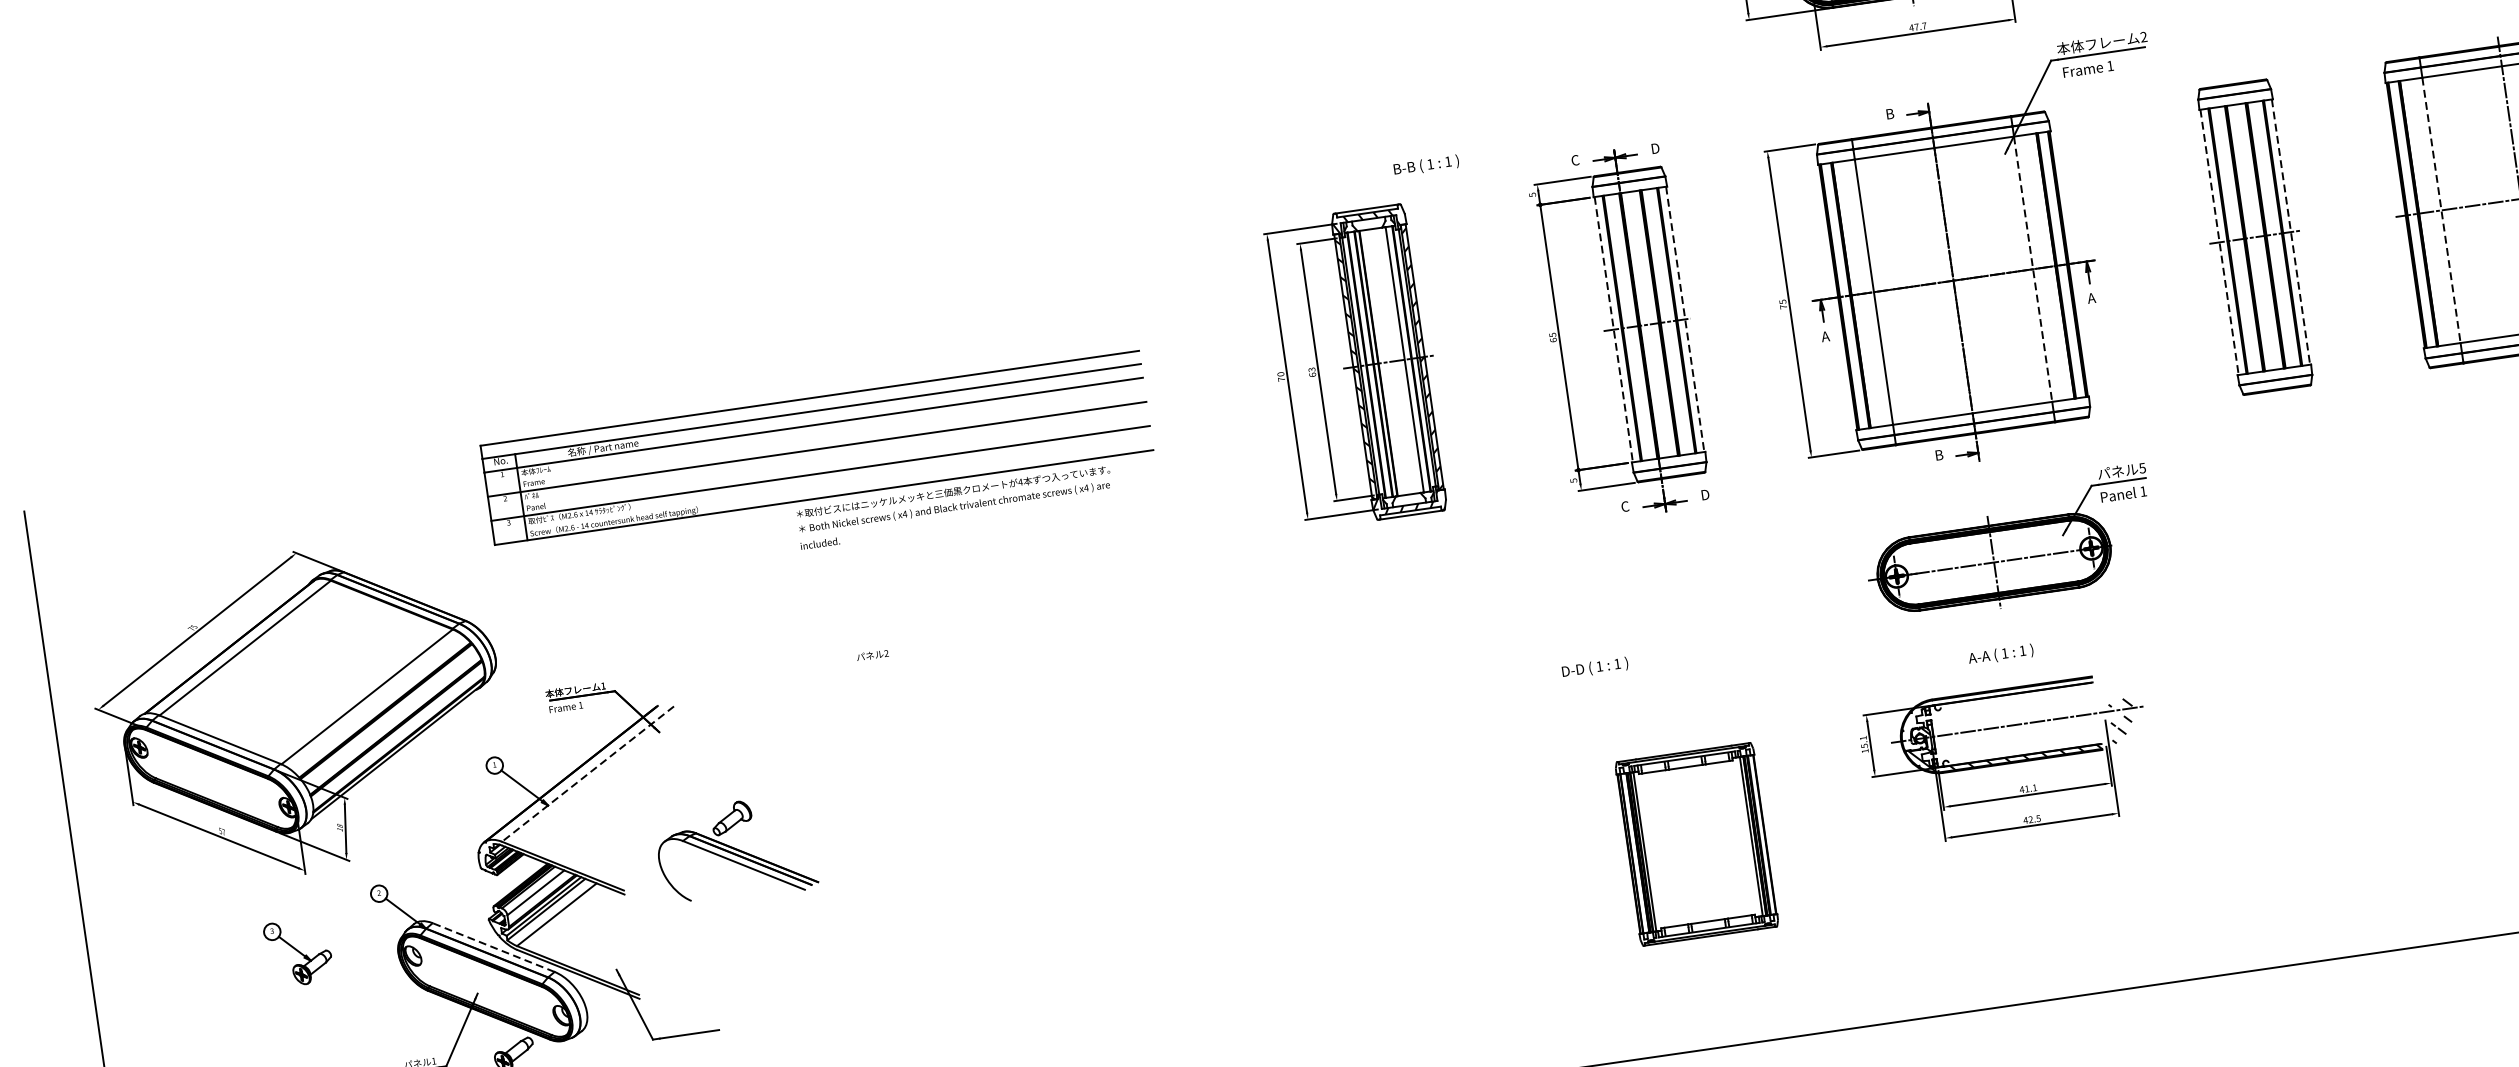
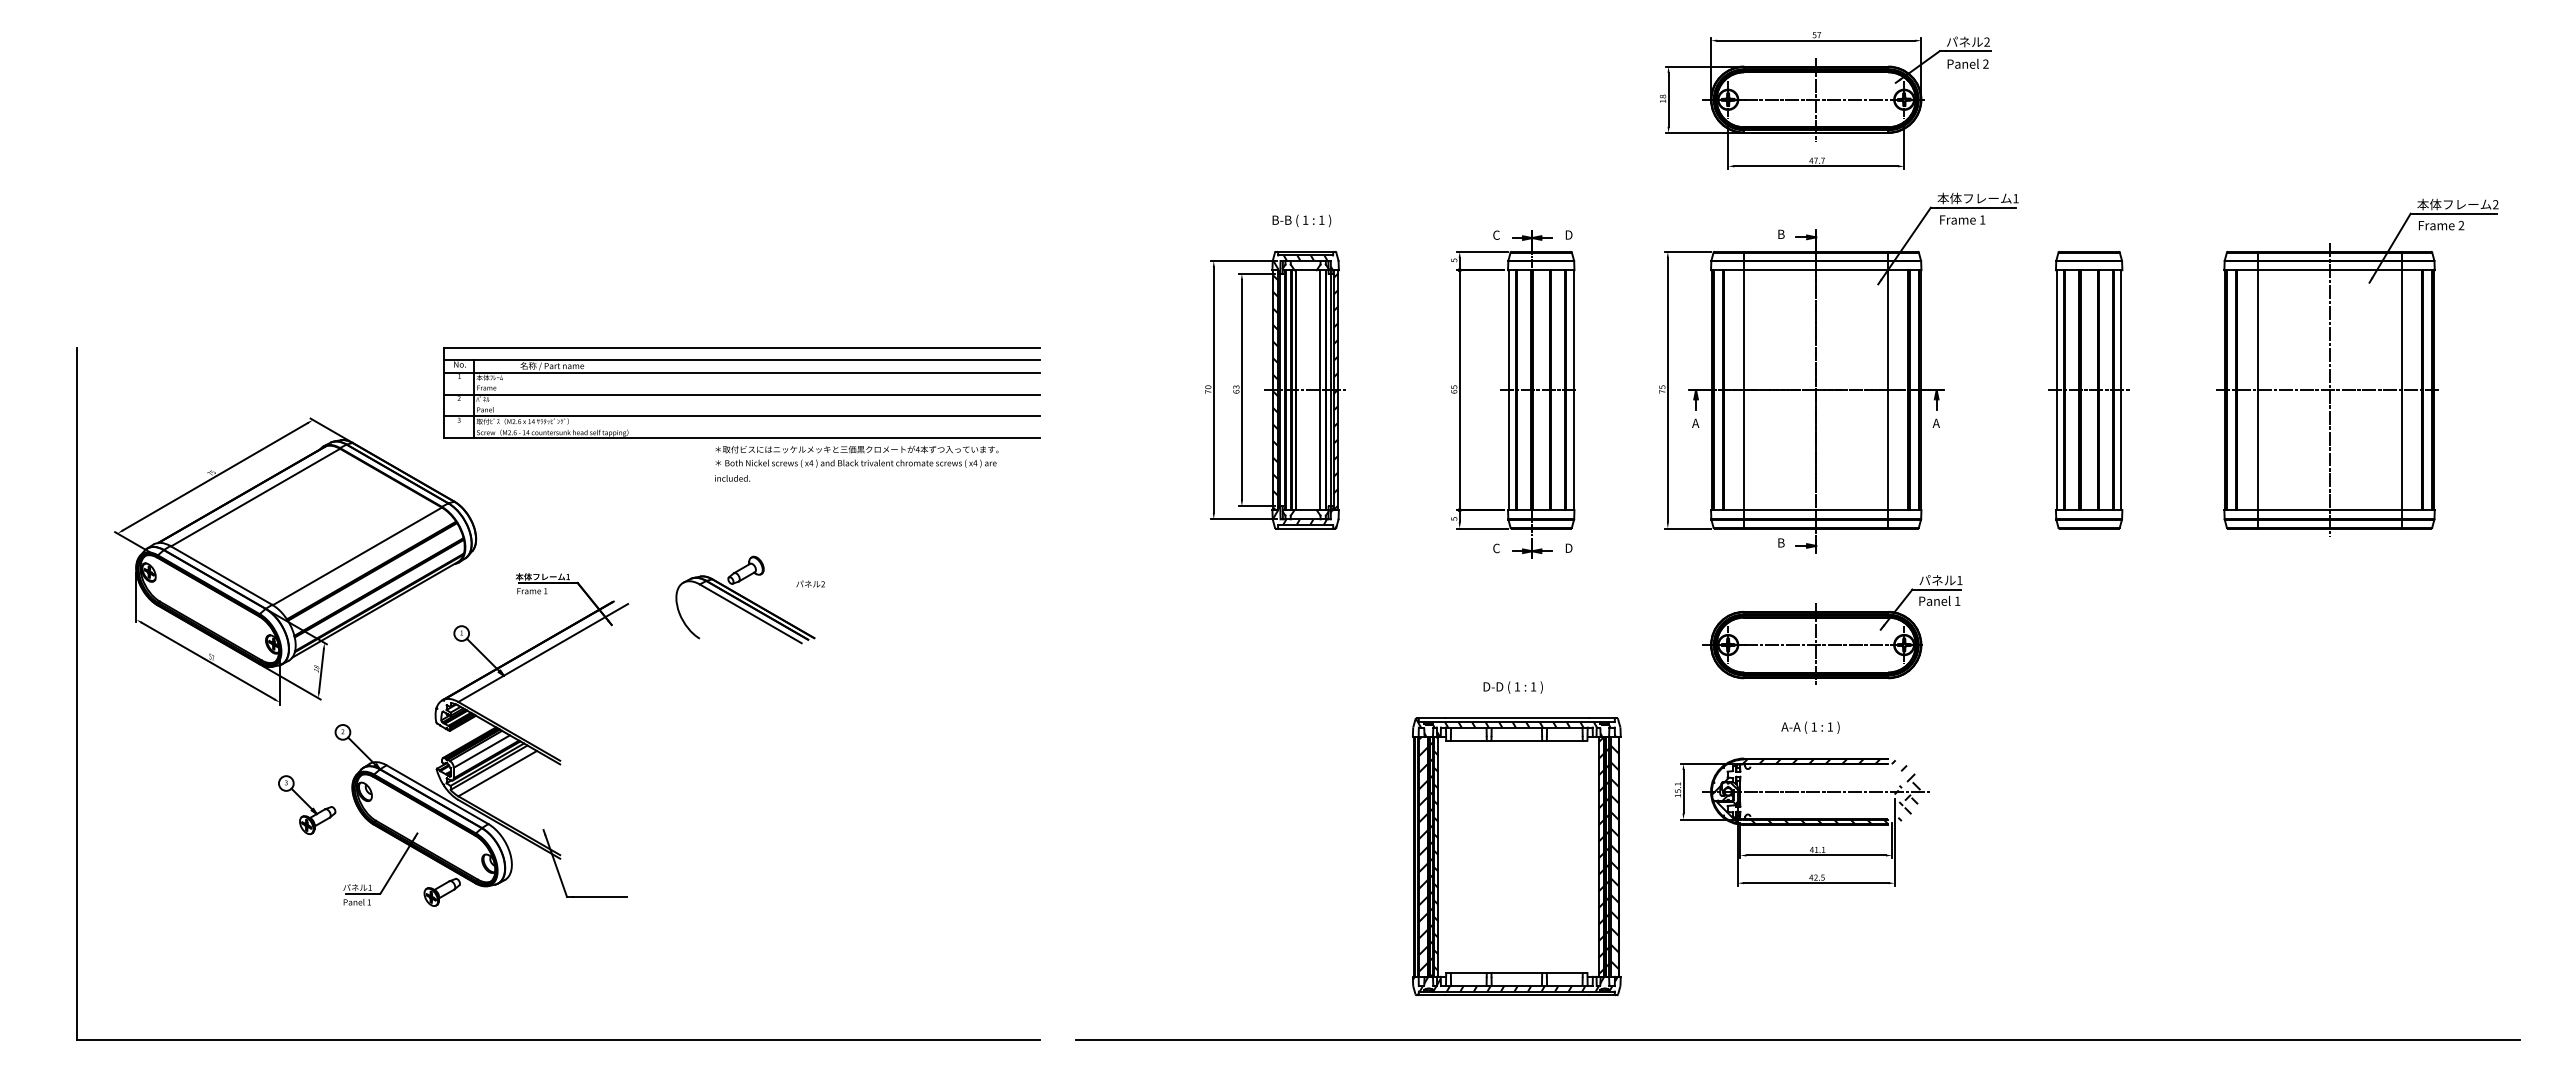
text: (2143, 37) -> (2015, 198), 2 -> 1
text: (1425, 165) -> (1301, 220), moved
line: (2441, 210) -> (2257, 390), dashed -> solid
line: (2291, 232) -> (2121, 390), dashed -> solid
line: (2219, 242) -> (2056, 390), dashed -> solid
line: (2033, 269) -> (1888, 390), dashed -> solid
line: (1685, 319) -> (1573, 390), dashed -> solid
line: (1613, 330) -> (1508, 390), dashed -> solid
text: (2142, 468) -> (1959, 580), 5 -> 1
part: (820, 471) -> (741, 414), moved
text: (1594, 668) -> (1512, 687), moved
hatch: (2012, 712) -> (1813, 780), added
line: (588, 774) -> (543, 653), dashed -> solid
part: (1696, 844) -> (1516, 856), size x1.67
part: (735, 850) -> (745, 599), moved
line: (493, 947) -> (437, 794), dashed -> solid
part: (299, 952) -> (307, 805), moved

